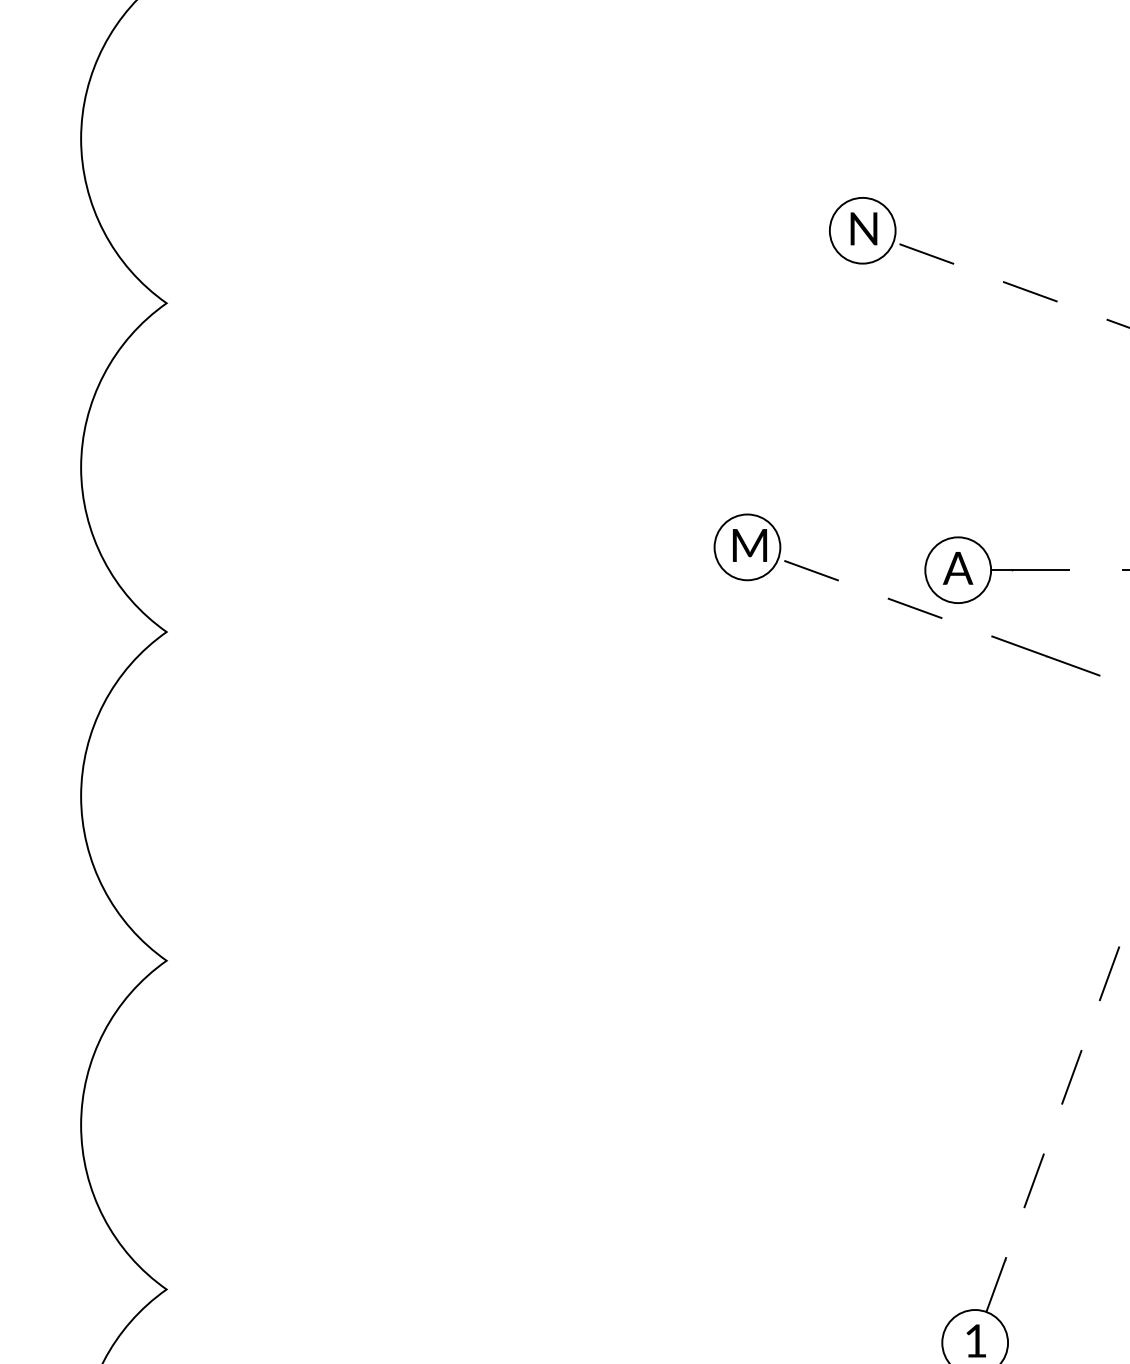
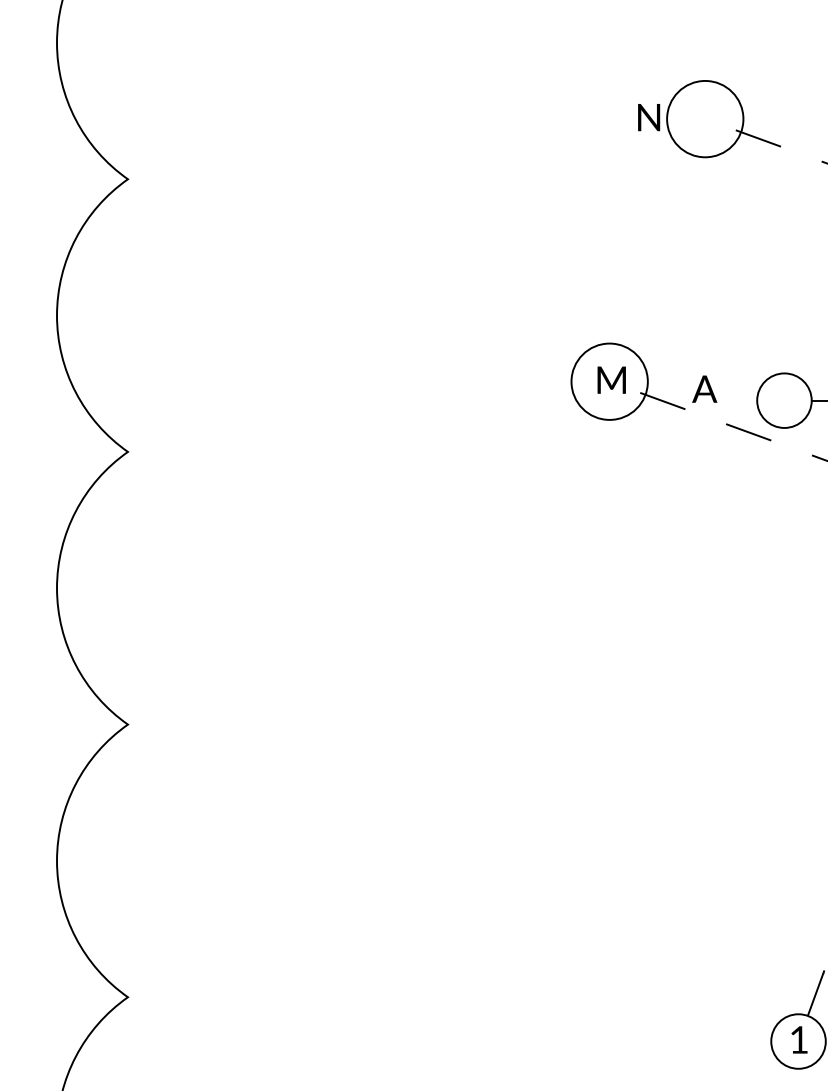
text: (863, 228) -> (648, 117), moved
circle: (862, 230) -> (705, 118), size x1.4
circle: (747, 547) -> (609, 381), size x1.4
text: (958, 568) -> (705, 389), moved

